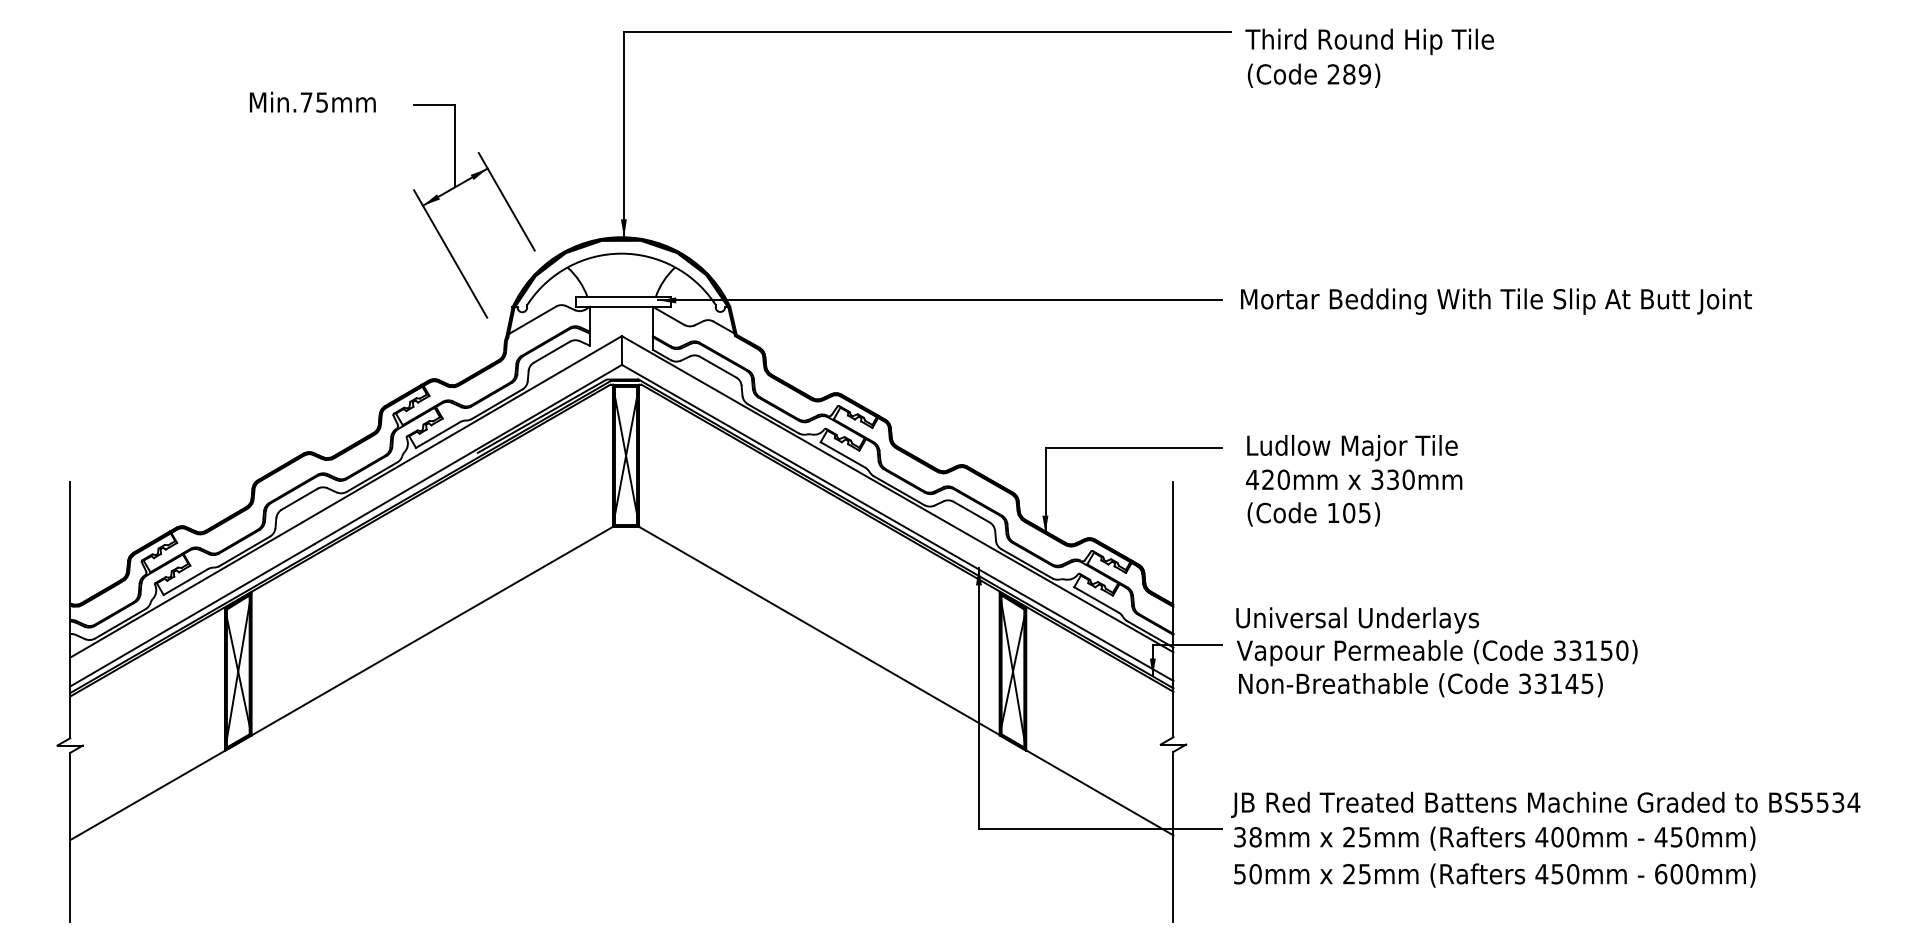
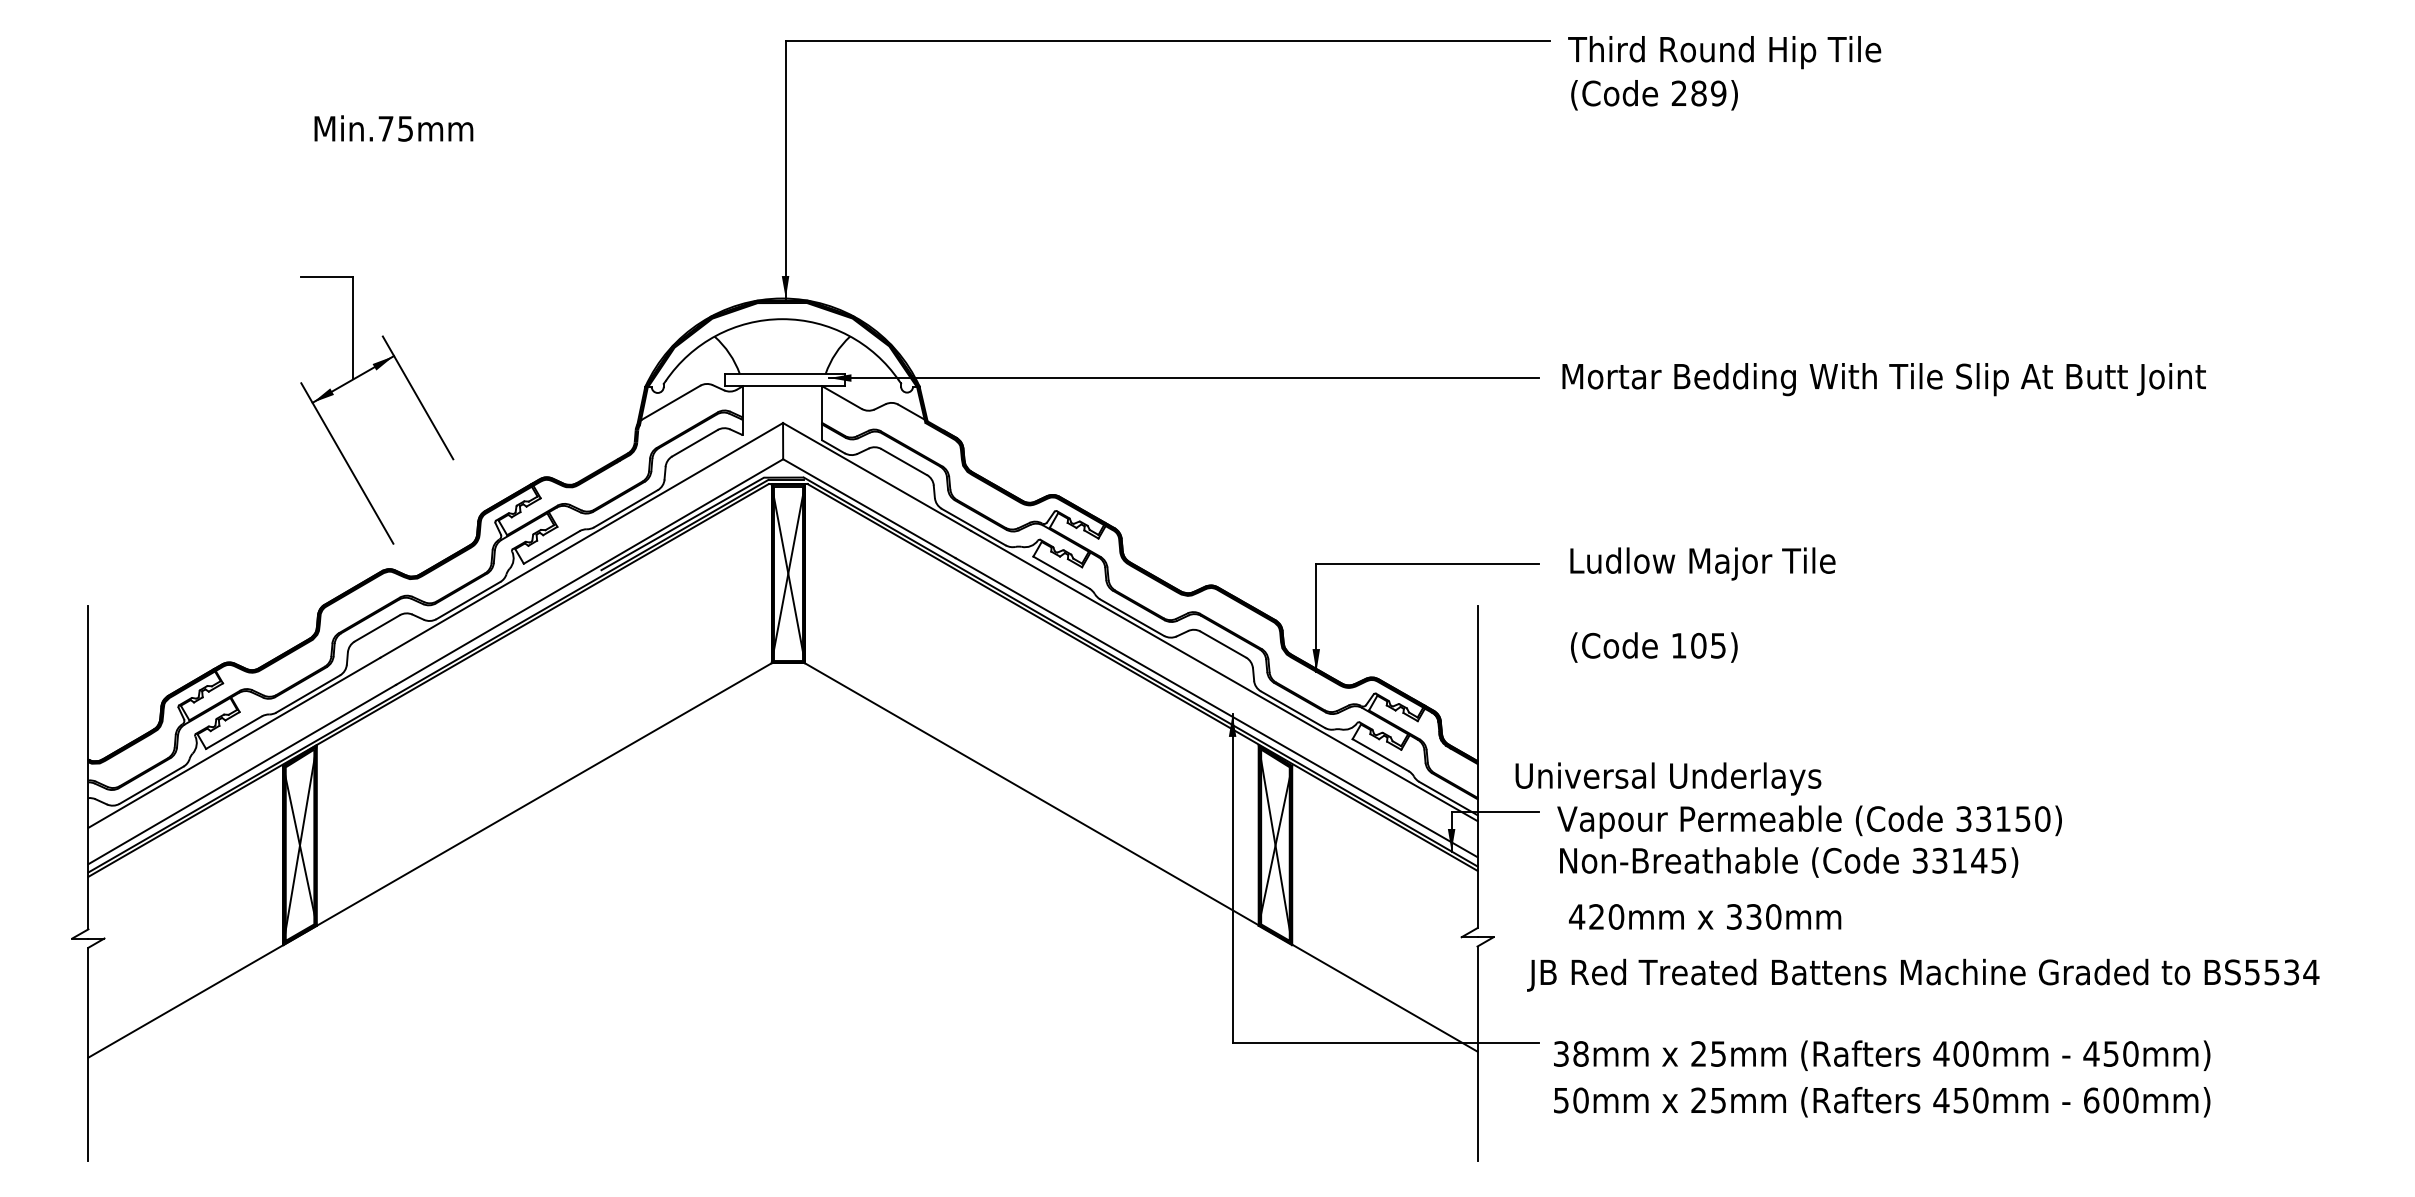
part: (458, 186) -> (357, 378), moved
text: (1354, 479) -> (1705, 916), moved
text: (1357, 620) -> (1668, 778), moved
text: (1545, 804) -> (1923, 974), moved

